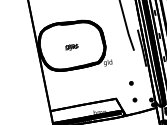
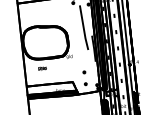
text: (71, 46) -> (42, 68), moved

